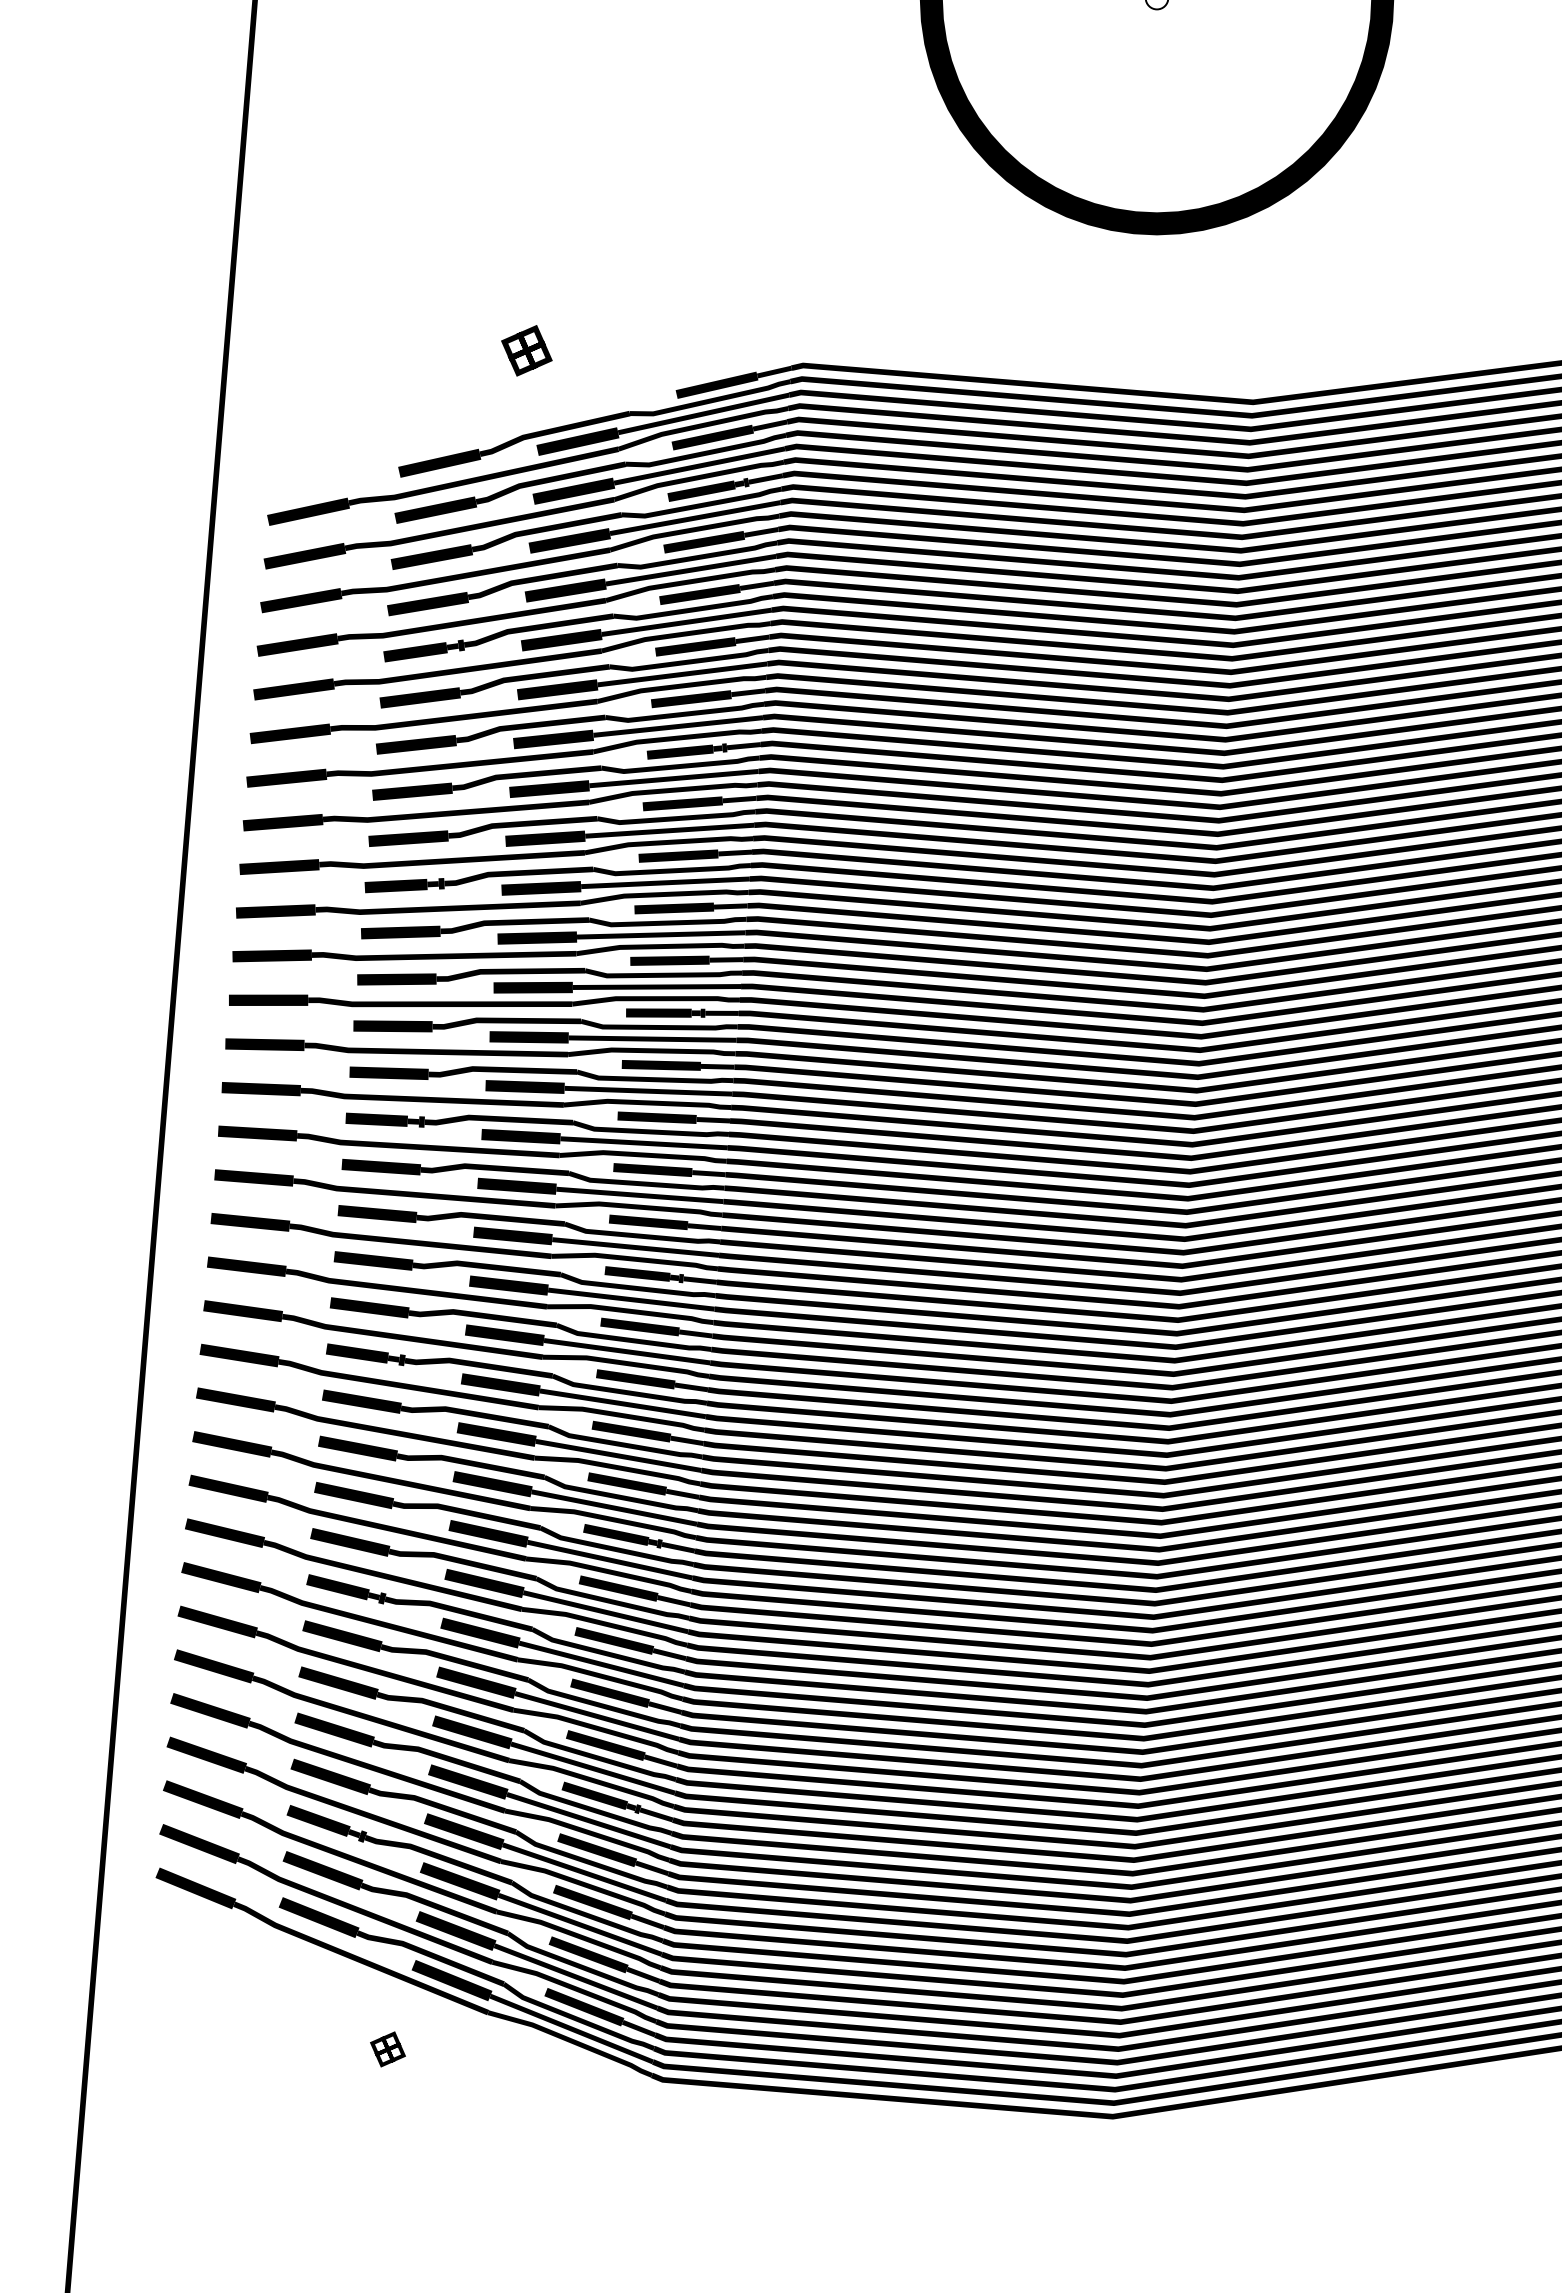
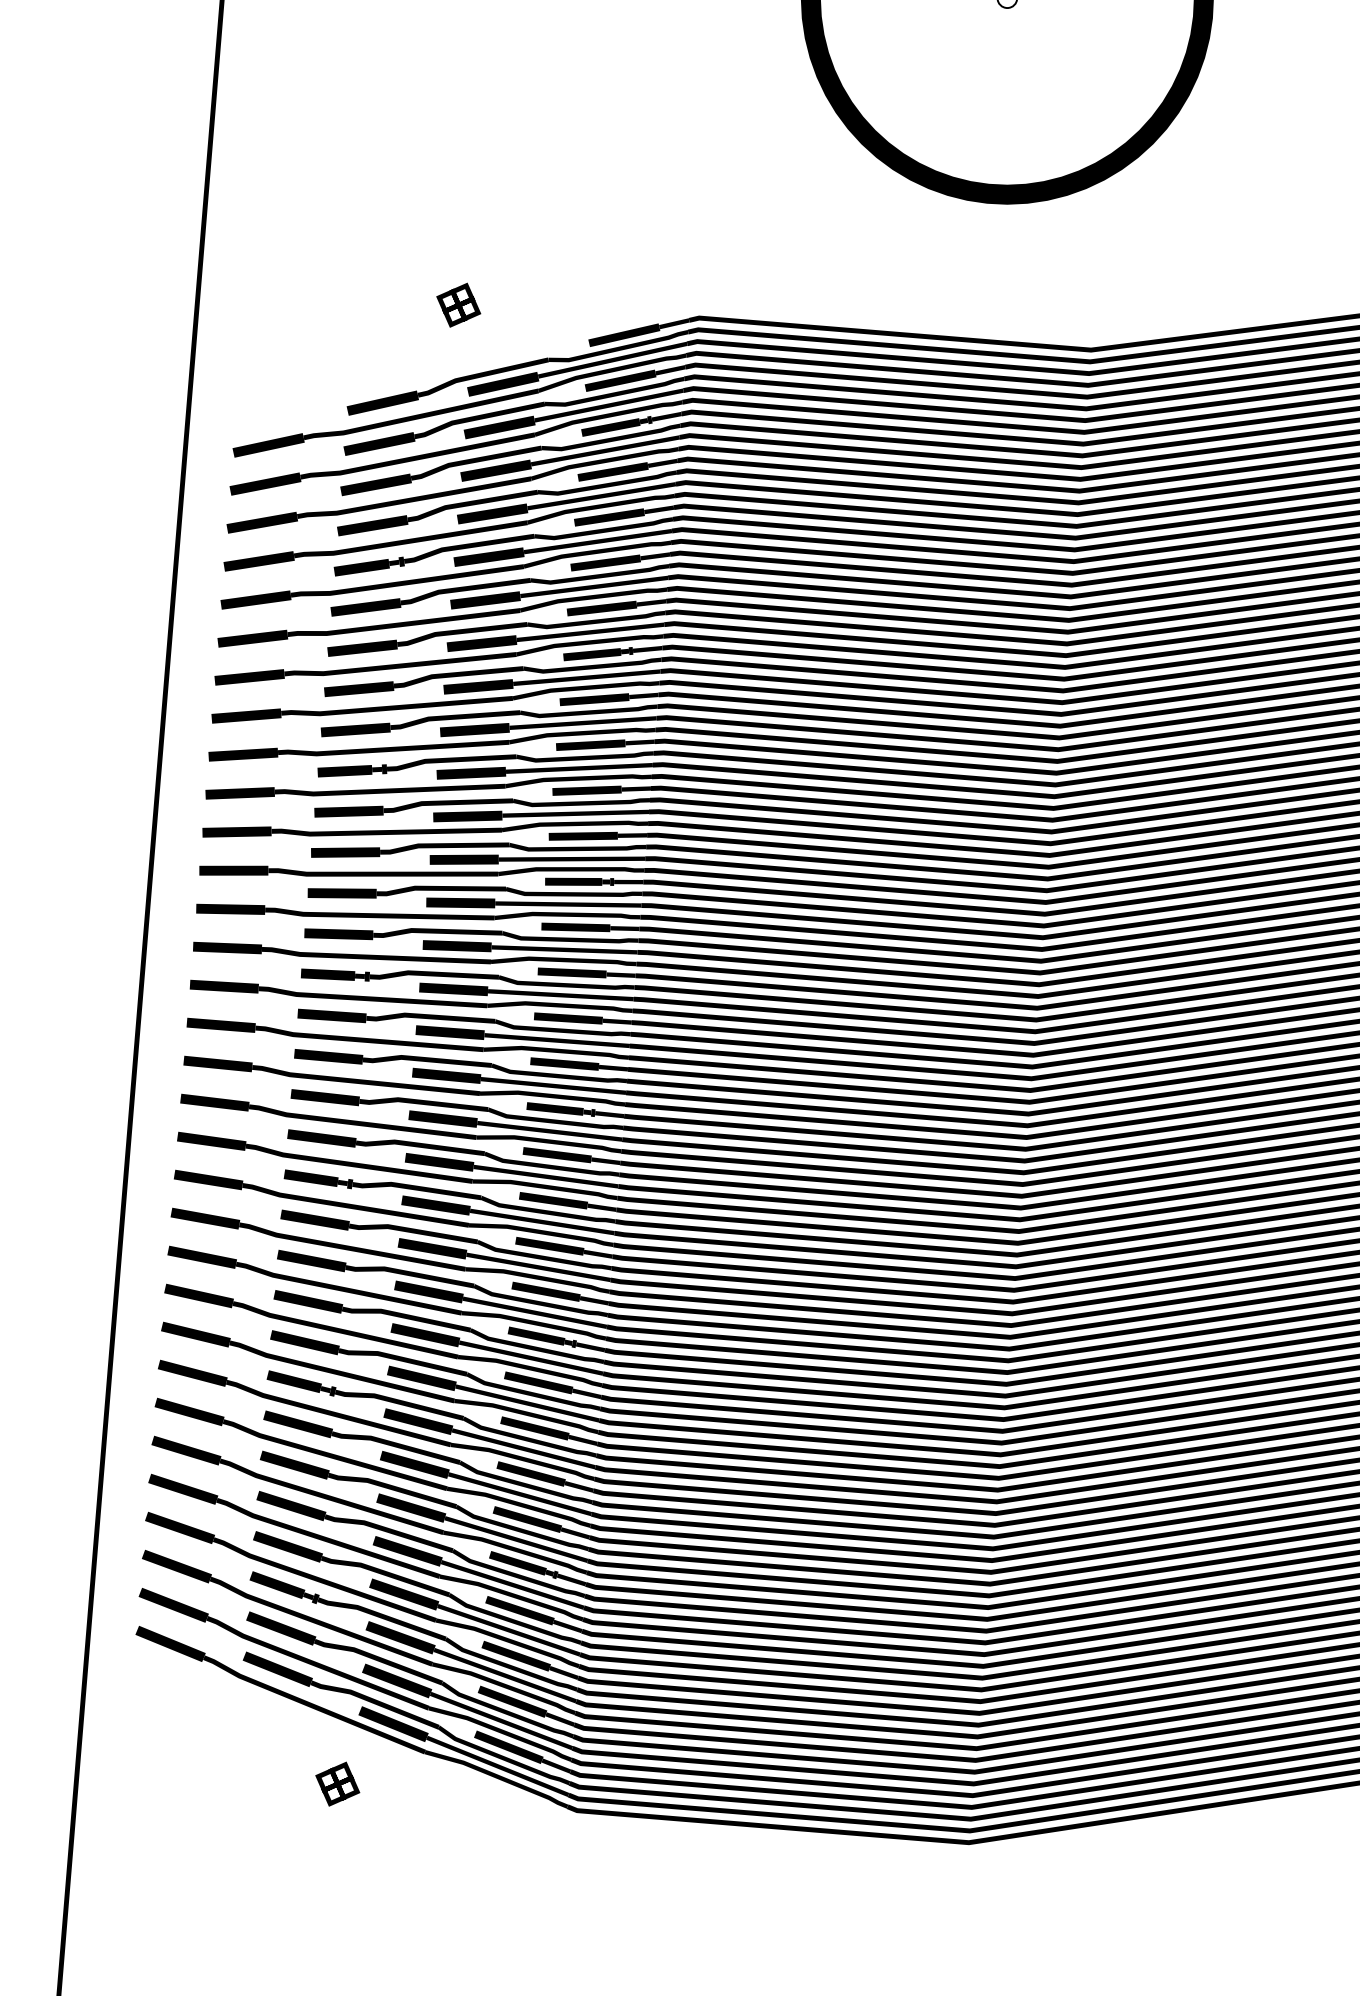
part: (387, 2048) -> (337, 1783), size x1.43

